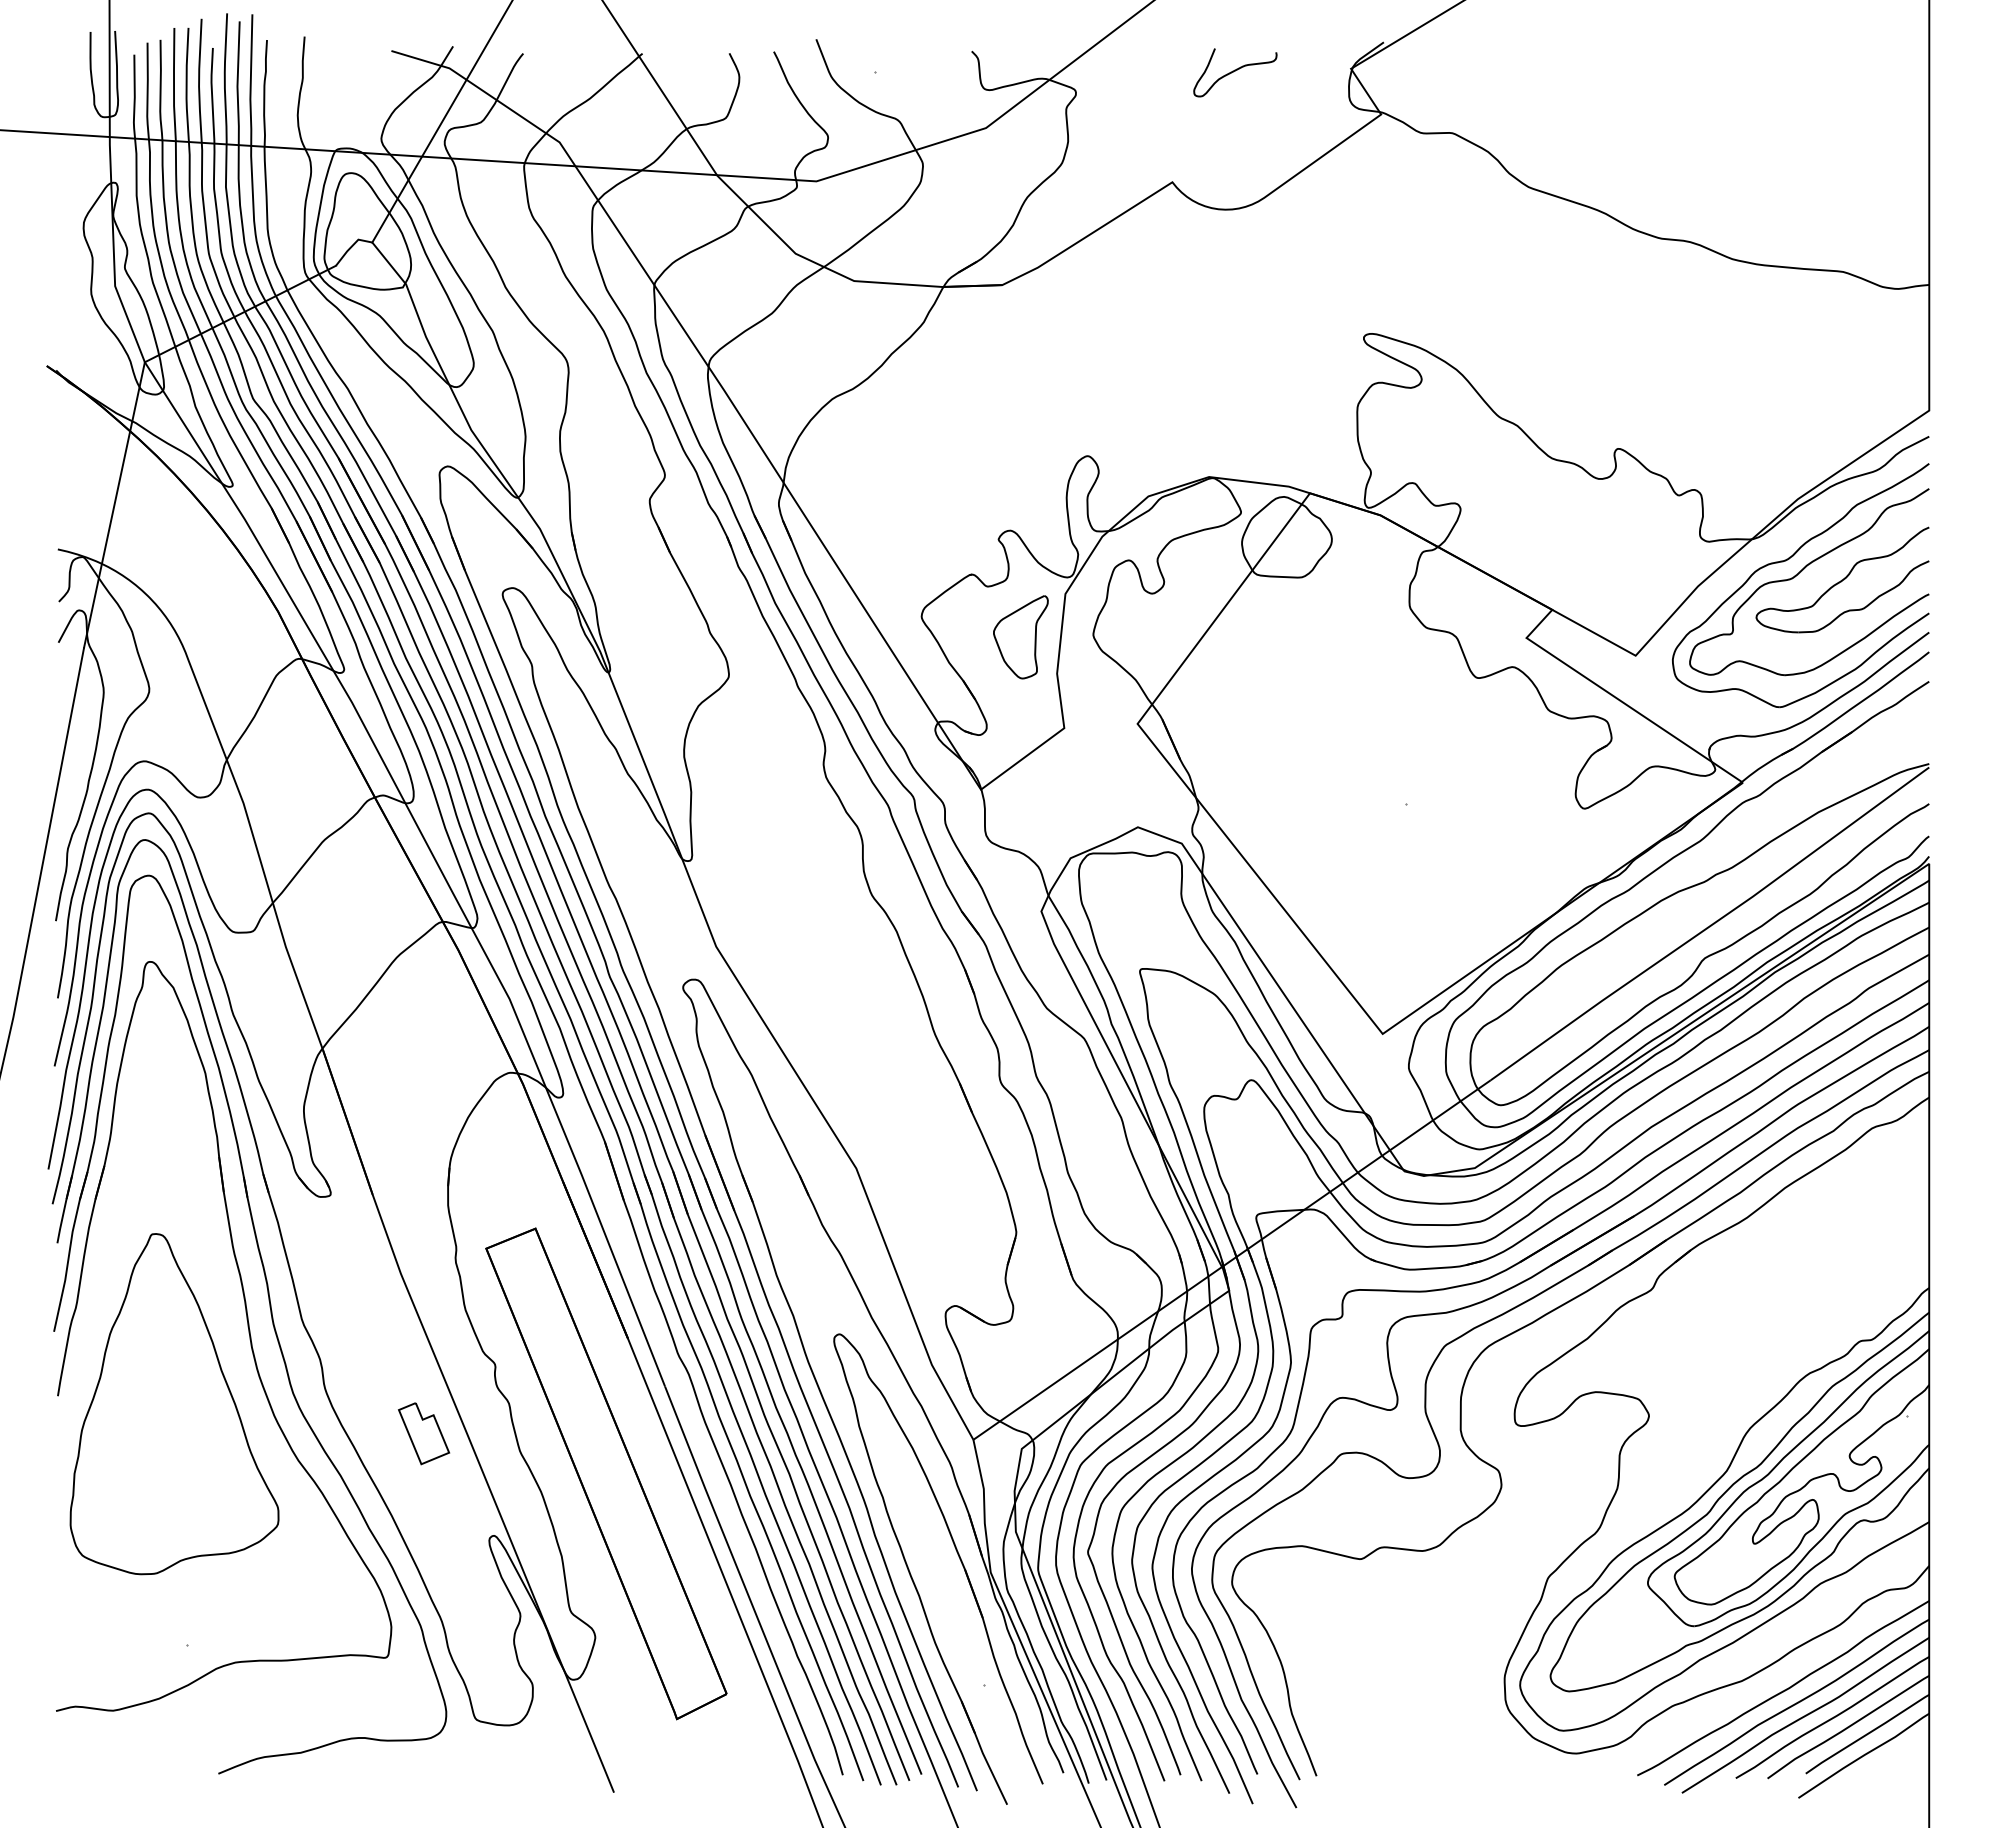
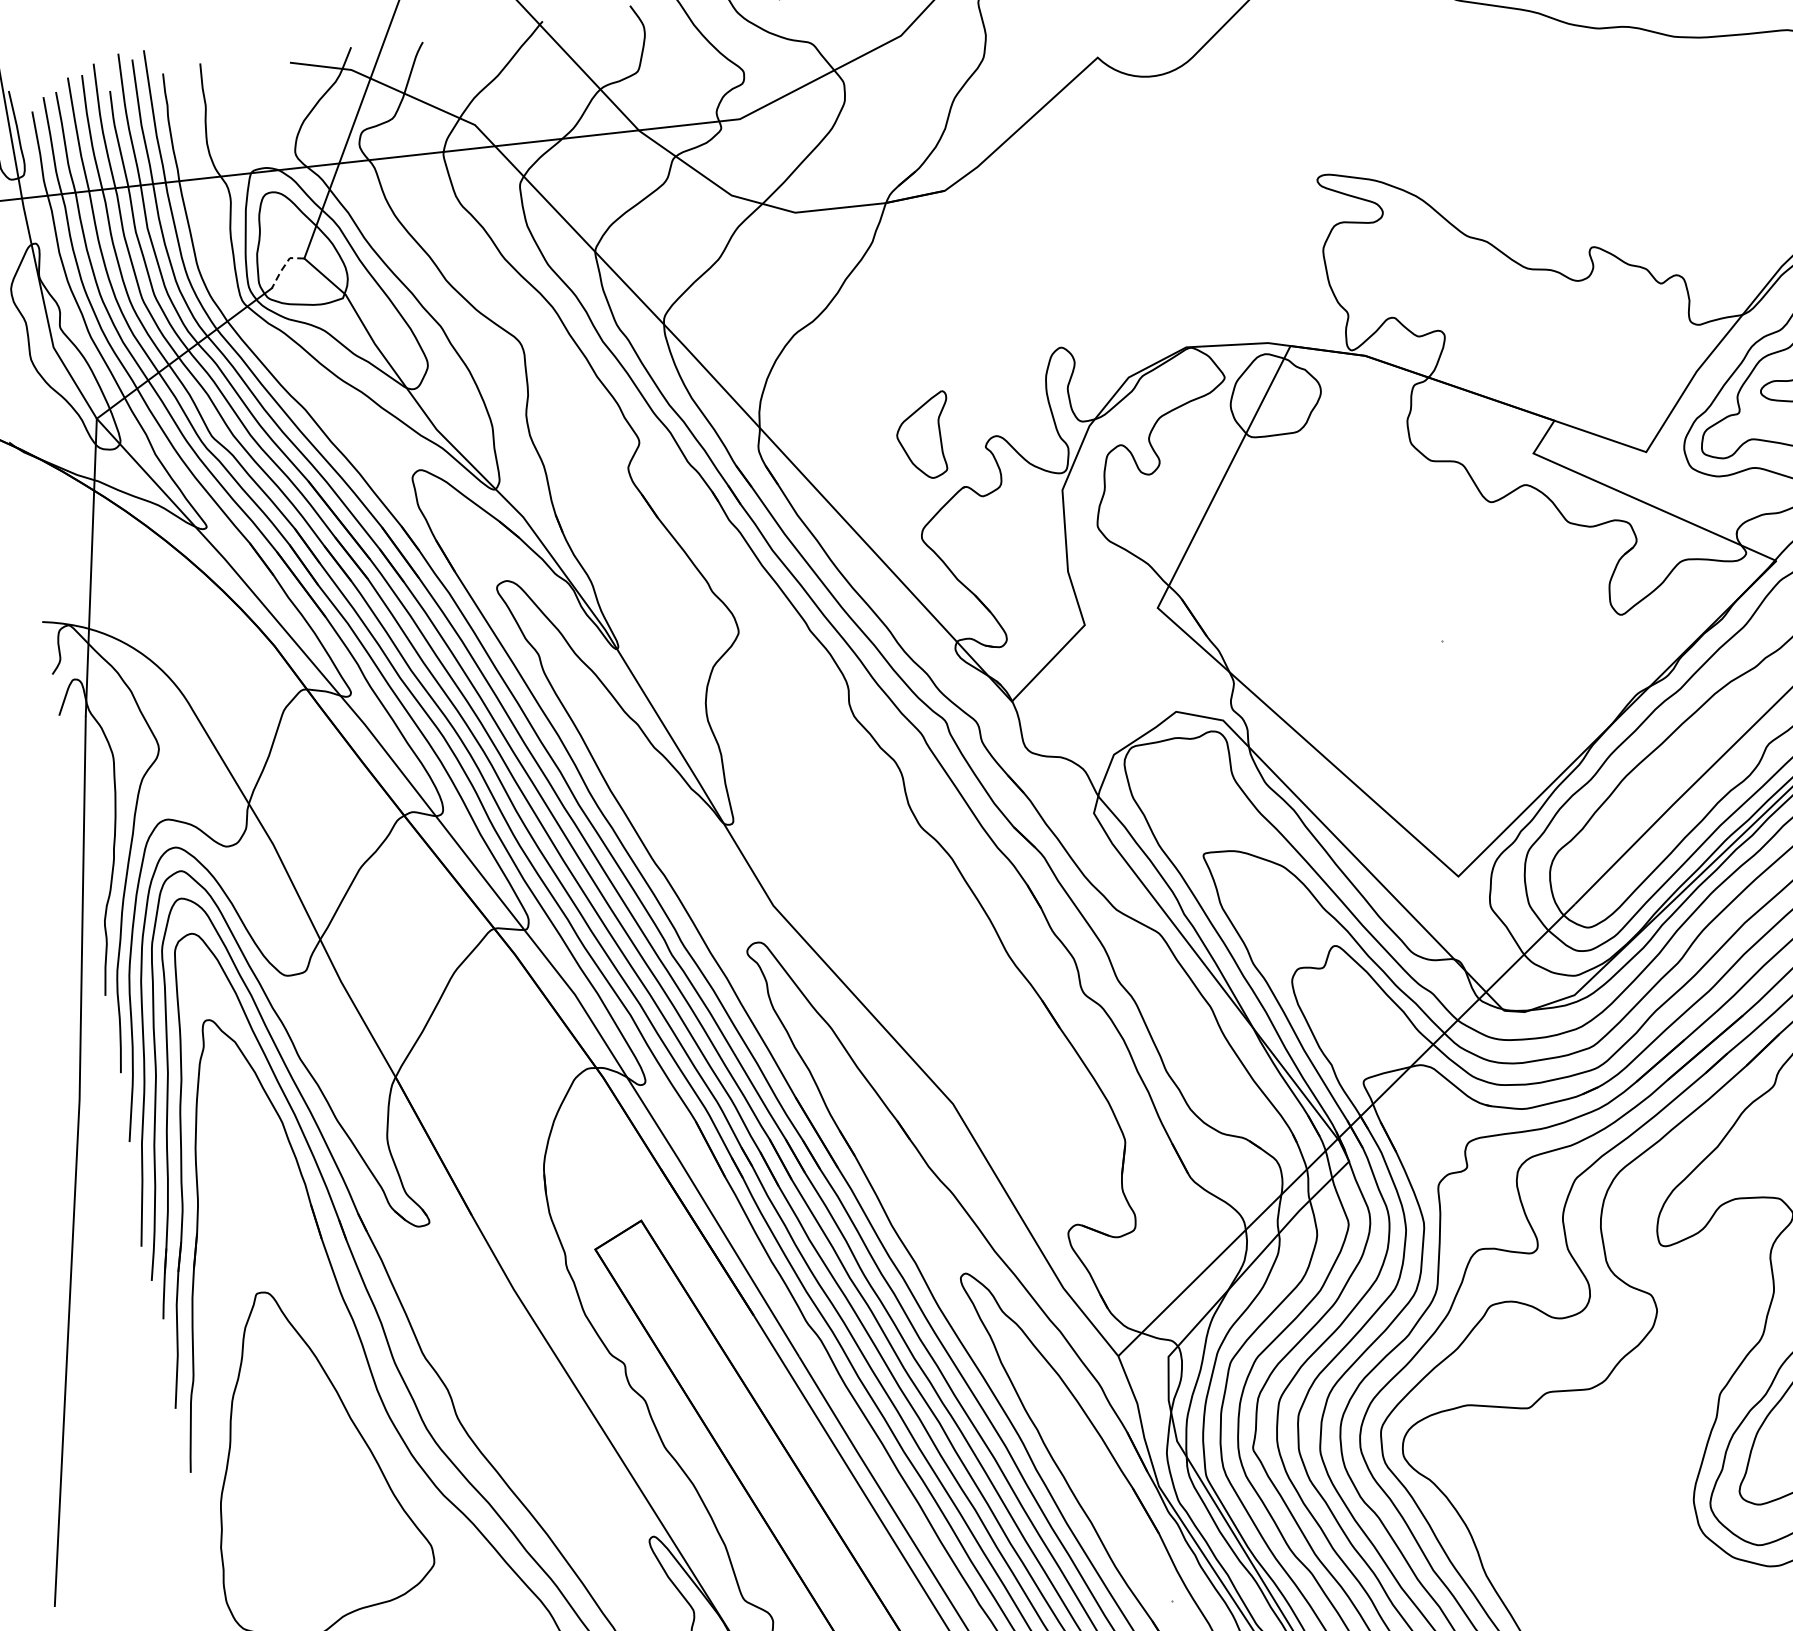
line: (351, 247) -> (284, 267), solid -> dashed
part: (1020, 637) -> (924, 437), moved
part: (424, 1433) -> (565, 1446), removed

